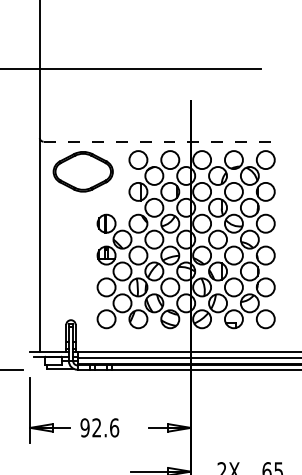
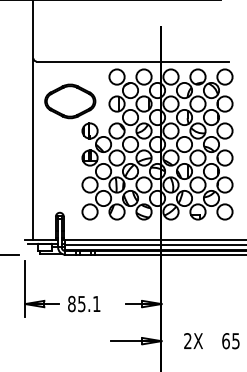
line: (157, 141) -> (133, 61), dashed -> solid
part: (82, 171) -> (69, 101), moved
text: (99, 427) -> (84, 303), 92.6 -> 85.1

